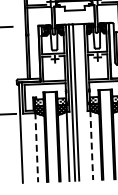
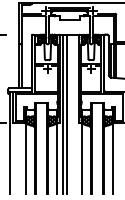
line: (91, 145) -> (81, 158), dashed -> solid
line: (36, 147) -> (25, 158), dashed -> solid

